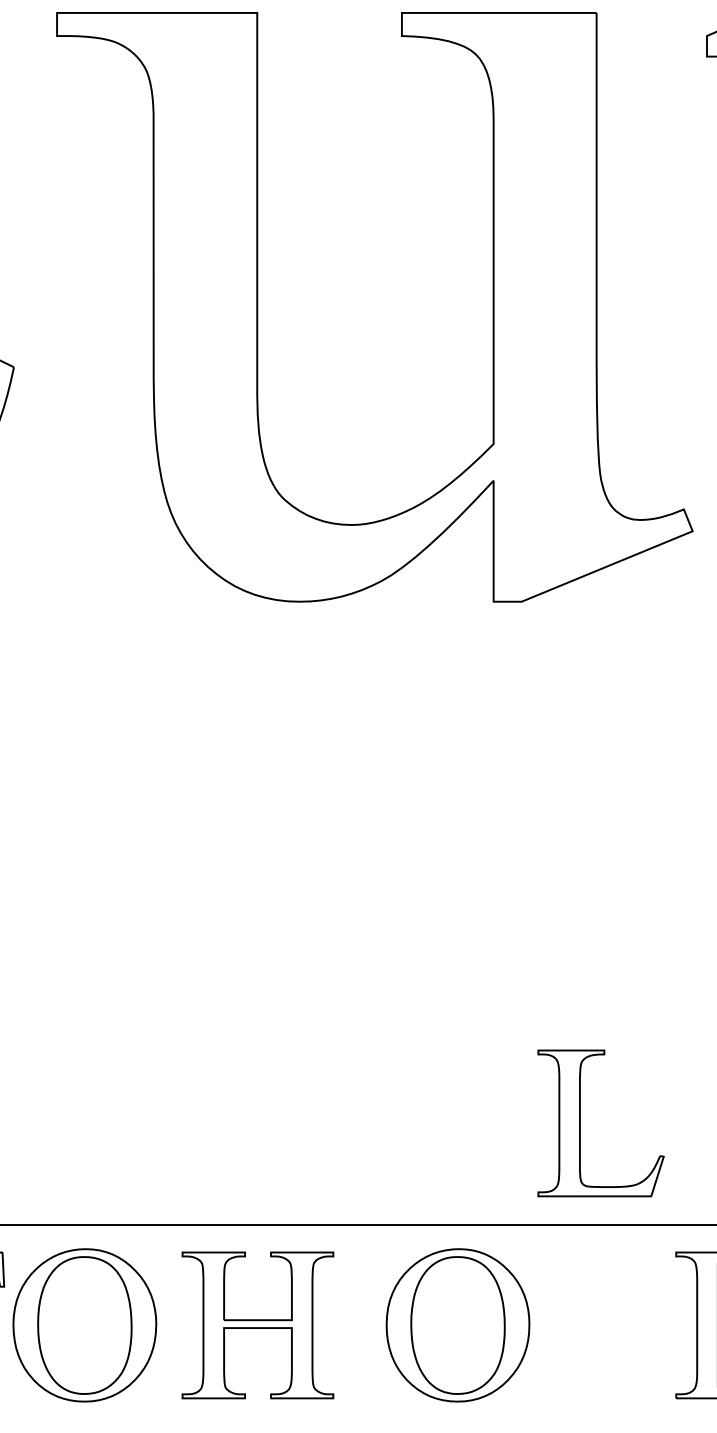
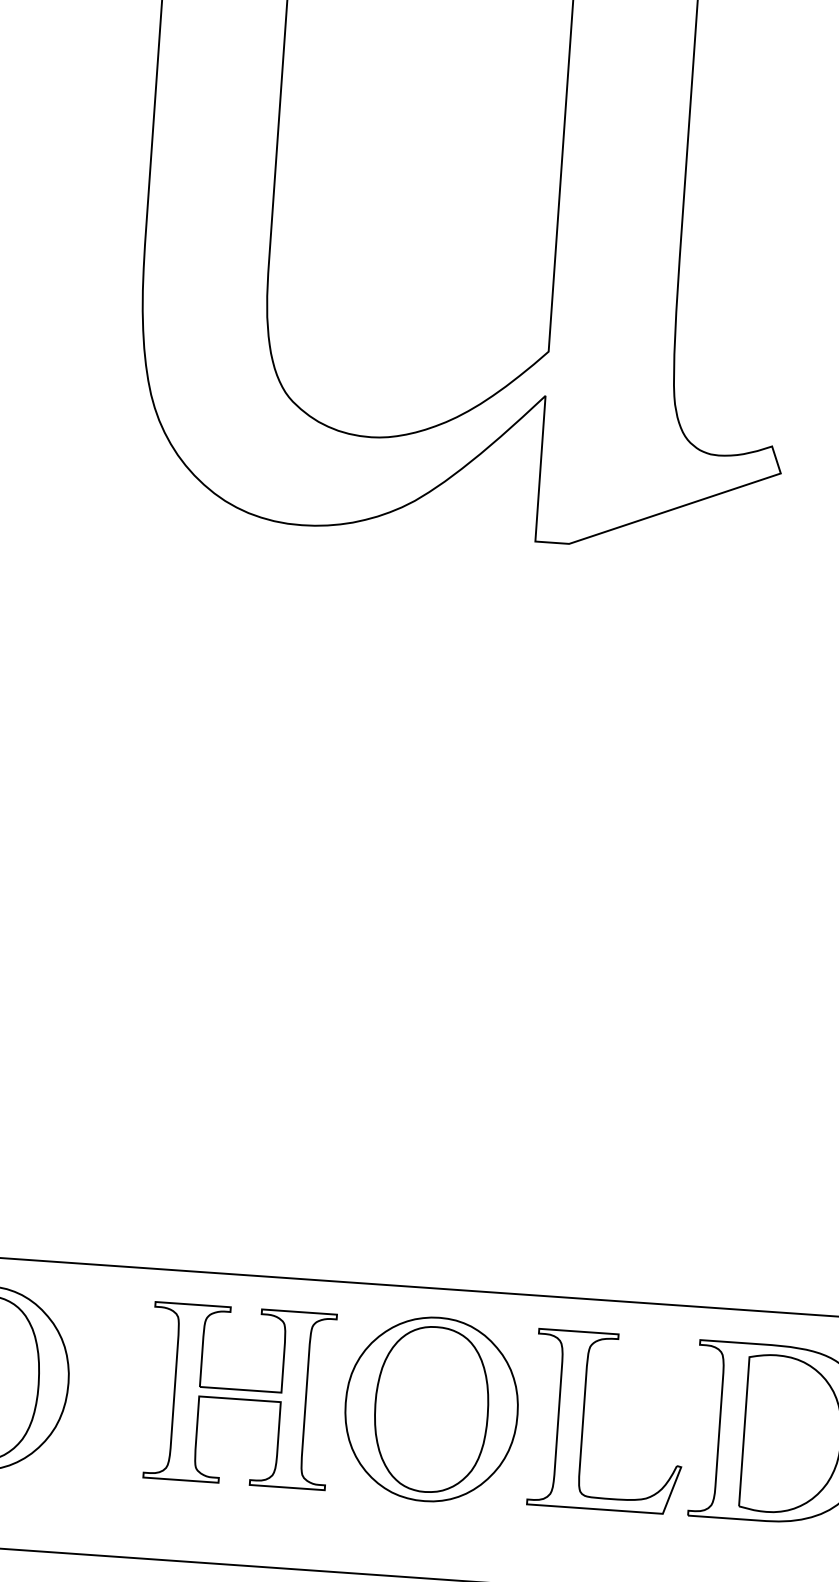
part: (580, 1123) -> (583, 1420), moved
part: (257, 1325) -> (239, 1396), moved

